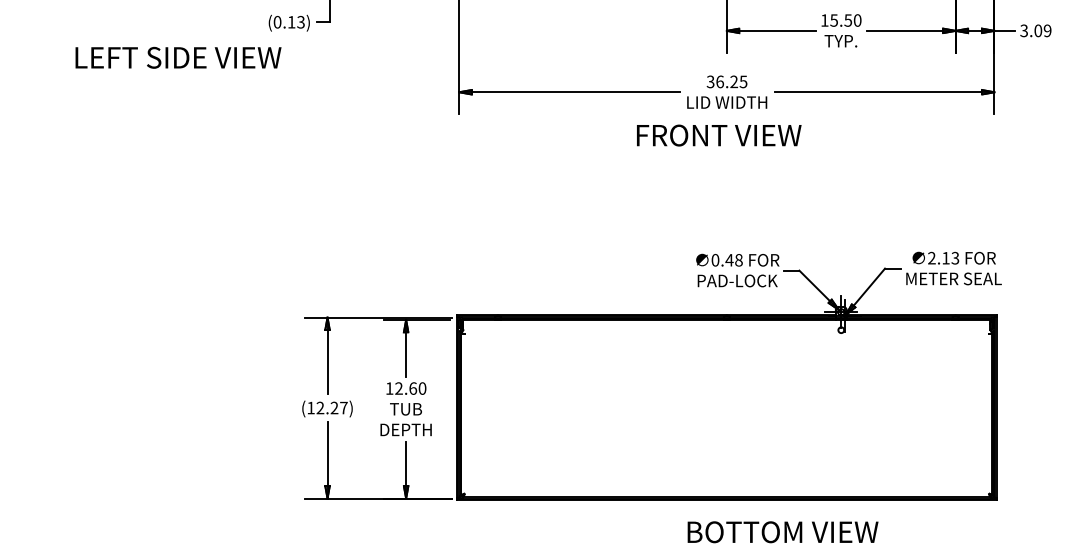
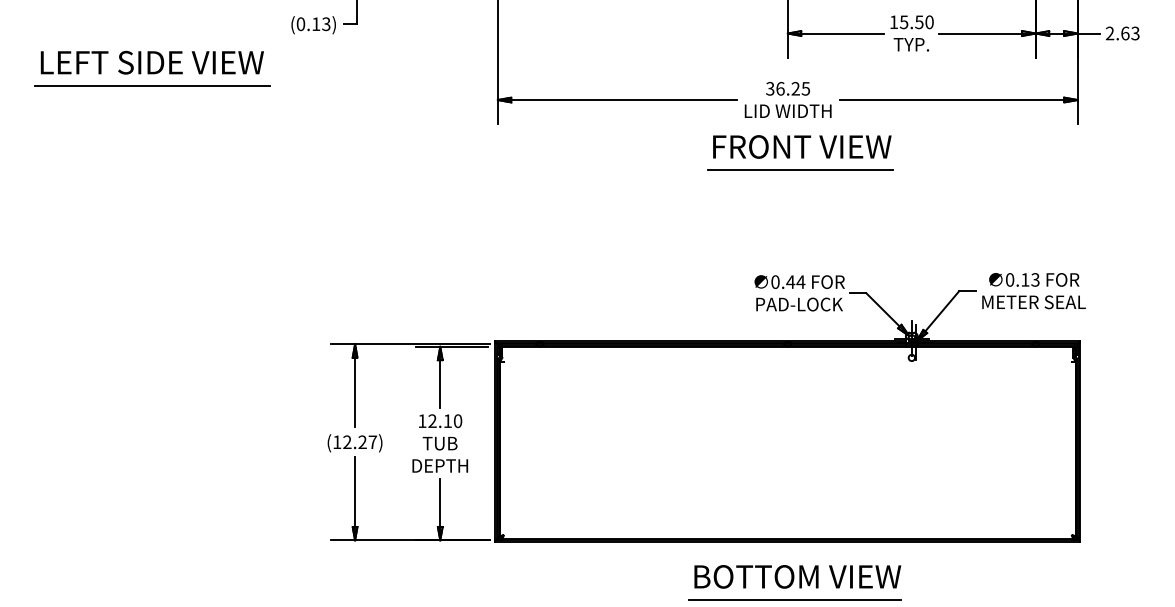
text: (1035, 30) -> (1122, 33), 3.09 -> 2.63
text: (178, 57) -> (152, 62), moved
line: (140, 79) -> (152, 86), added
text: (719, 135) -> (802, 146), moved
line: (737, 157) -> (799, 170), added
text: (931, 258) -> (1009, 280), 2.13 -> 0.13
text: (738, 260) -> (800, 282), 0.48 -> 0.44
text: (413, 388) -> (448, 421), 12.60 -> 12.10
text: (782, 532) -> (797, 577), moved
line: (733, 553) -> (795, 599), added

